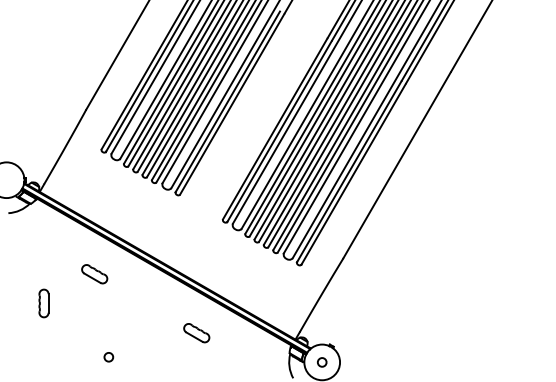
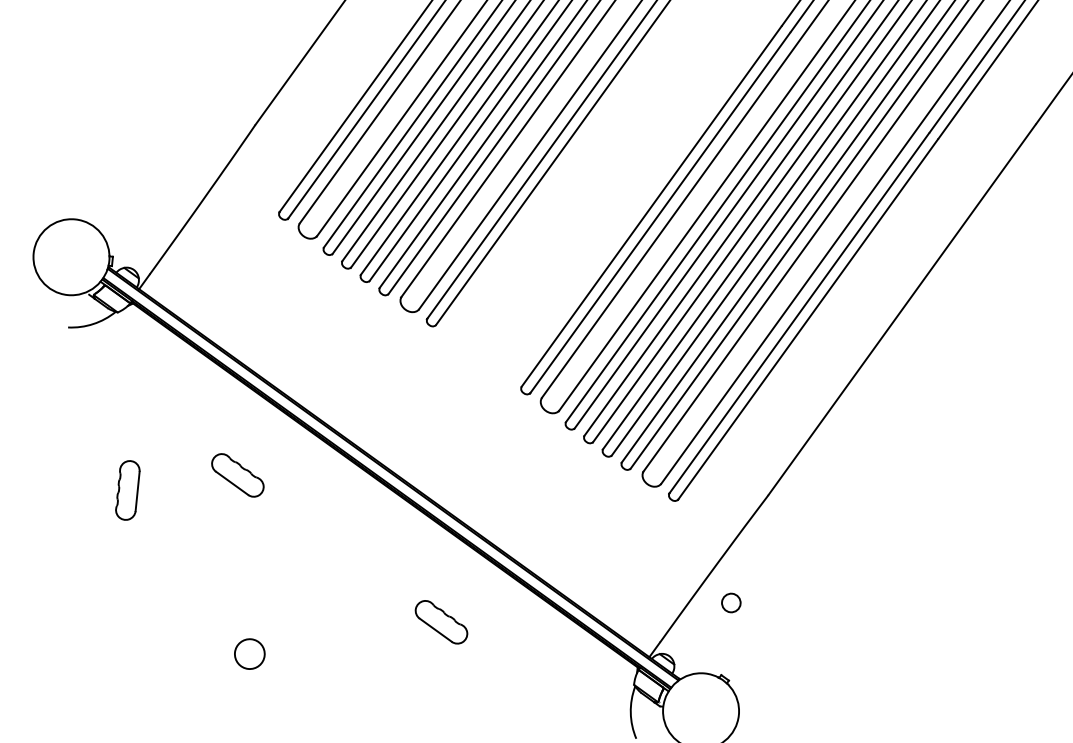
part: (43, 303) -> (126, 490), moved
circle: (108, 357) -> (249, 654), size x1.6
circle: (322, 362) -> (731, 603), moved

